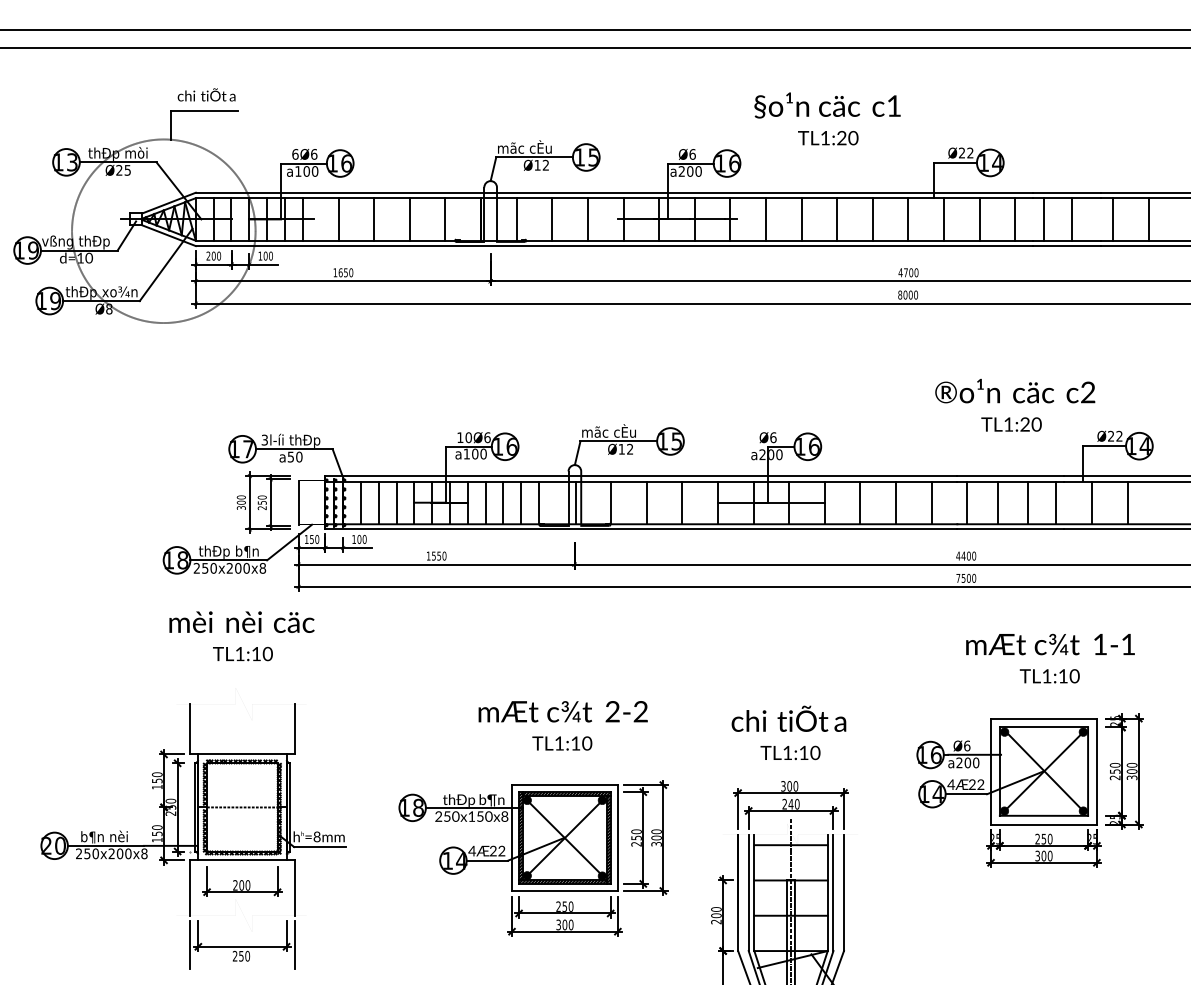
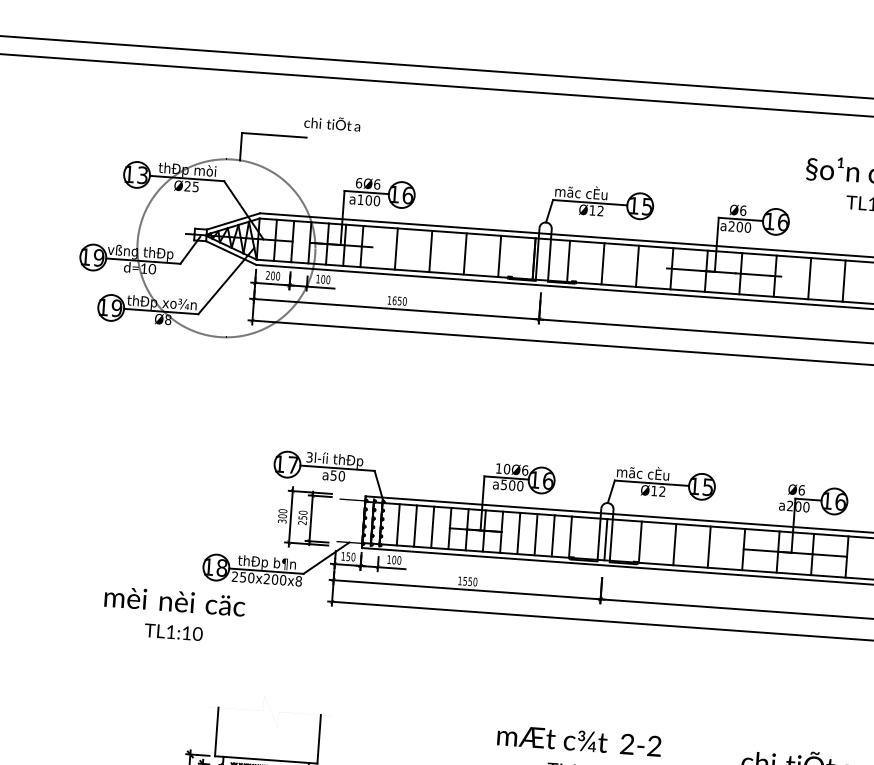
text: (206, 94) -> (332, 122), moved
text: (466, 453) -> (503, 484), a100 -> a500
line: (298, 502) -> (337, 520), removed
text: (241, 636) -> (173, 615), moved

